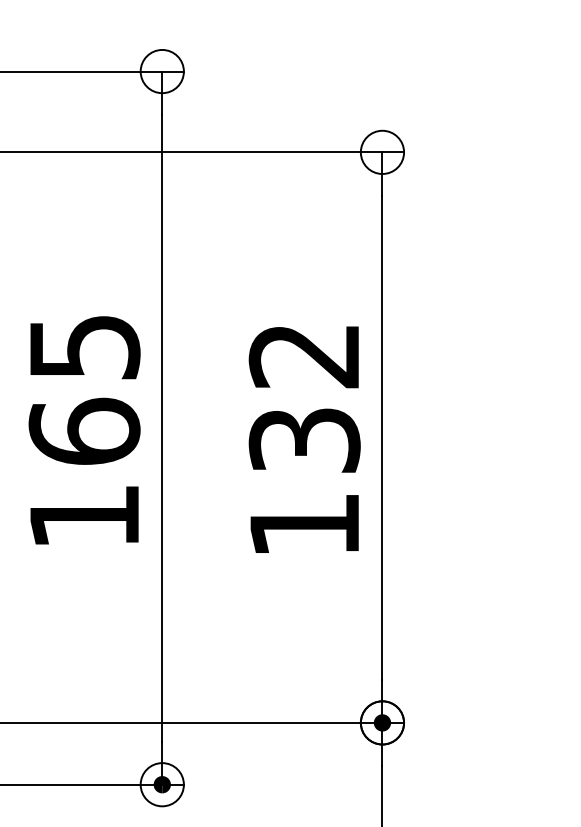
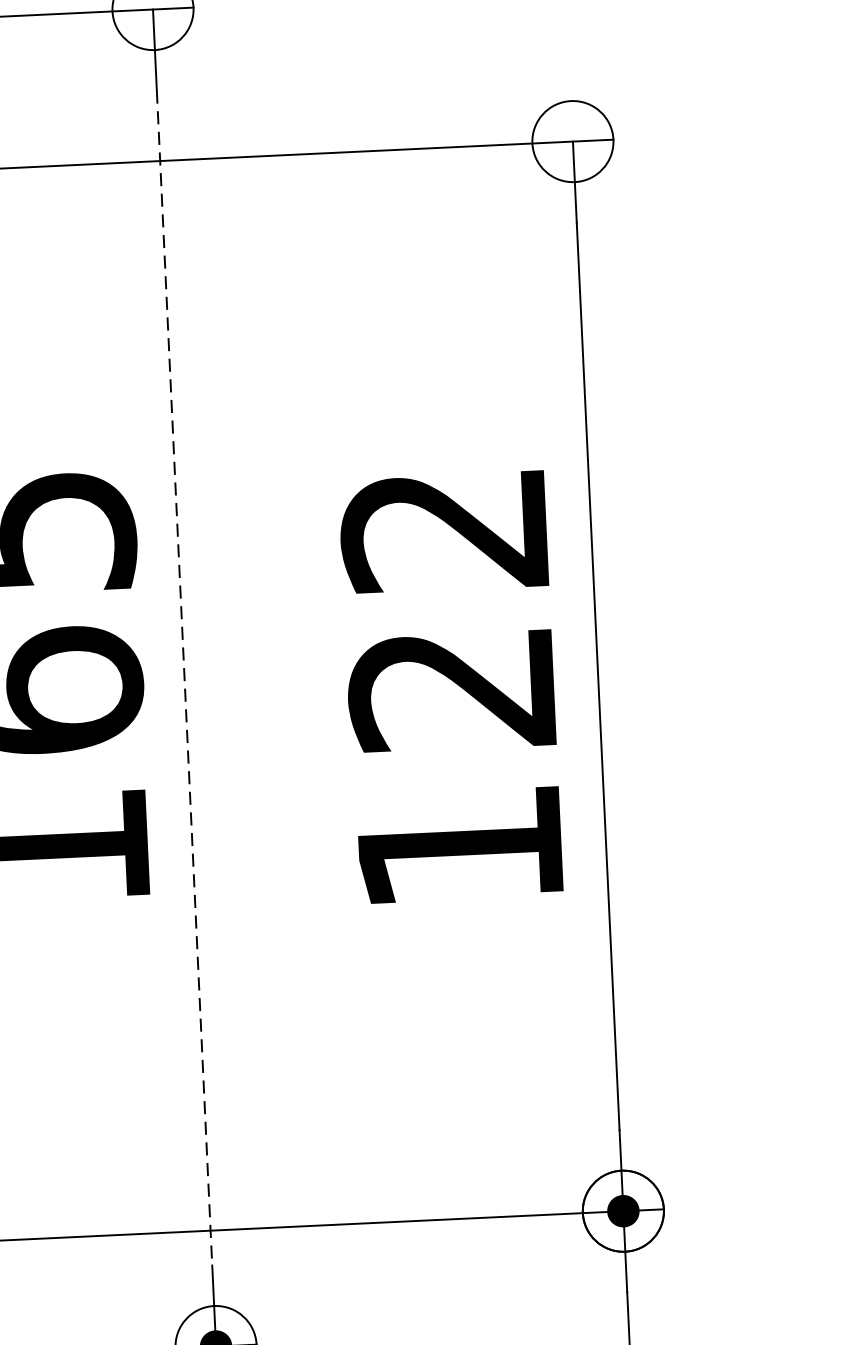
line: (162, 428) -> (184, 678), solid -> dashed
text: (304, 440) -> (452, 688), 132 -> 122

